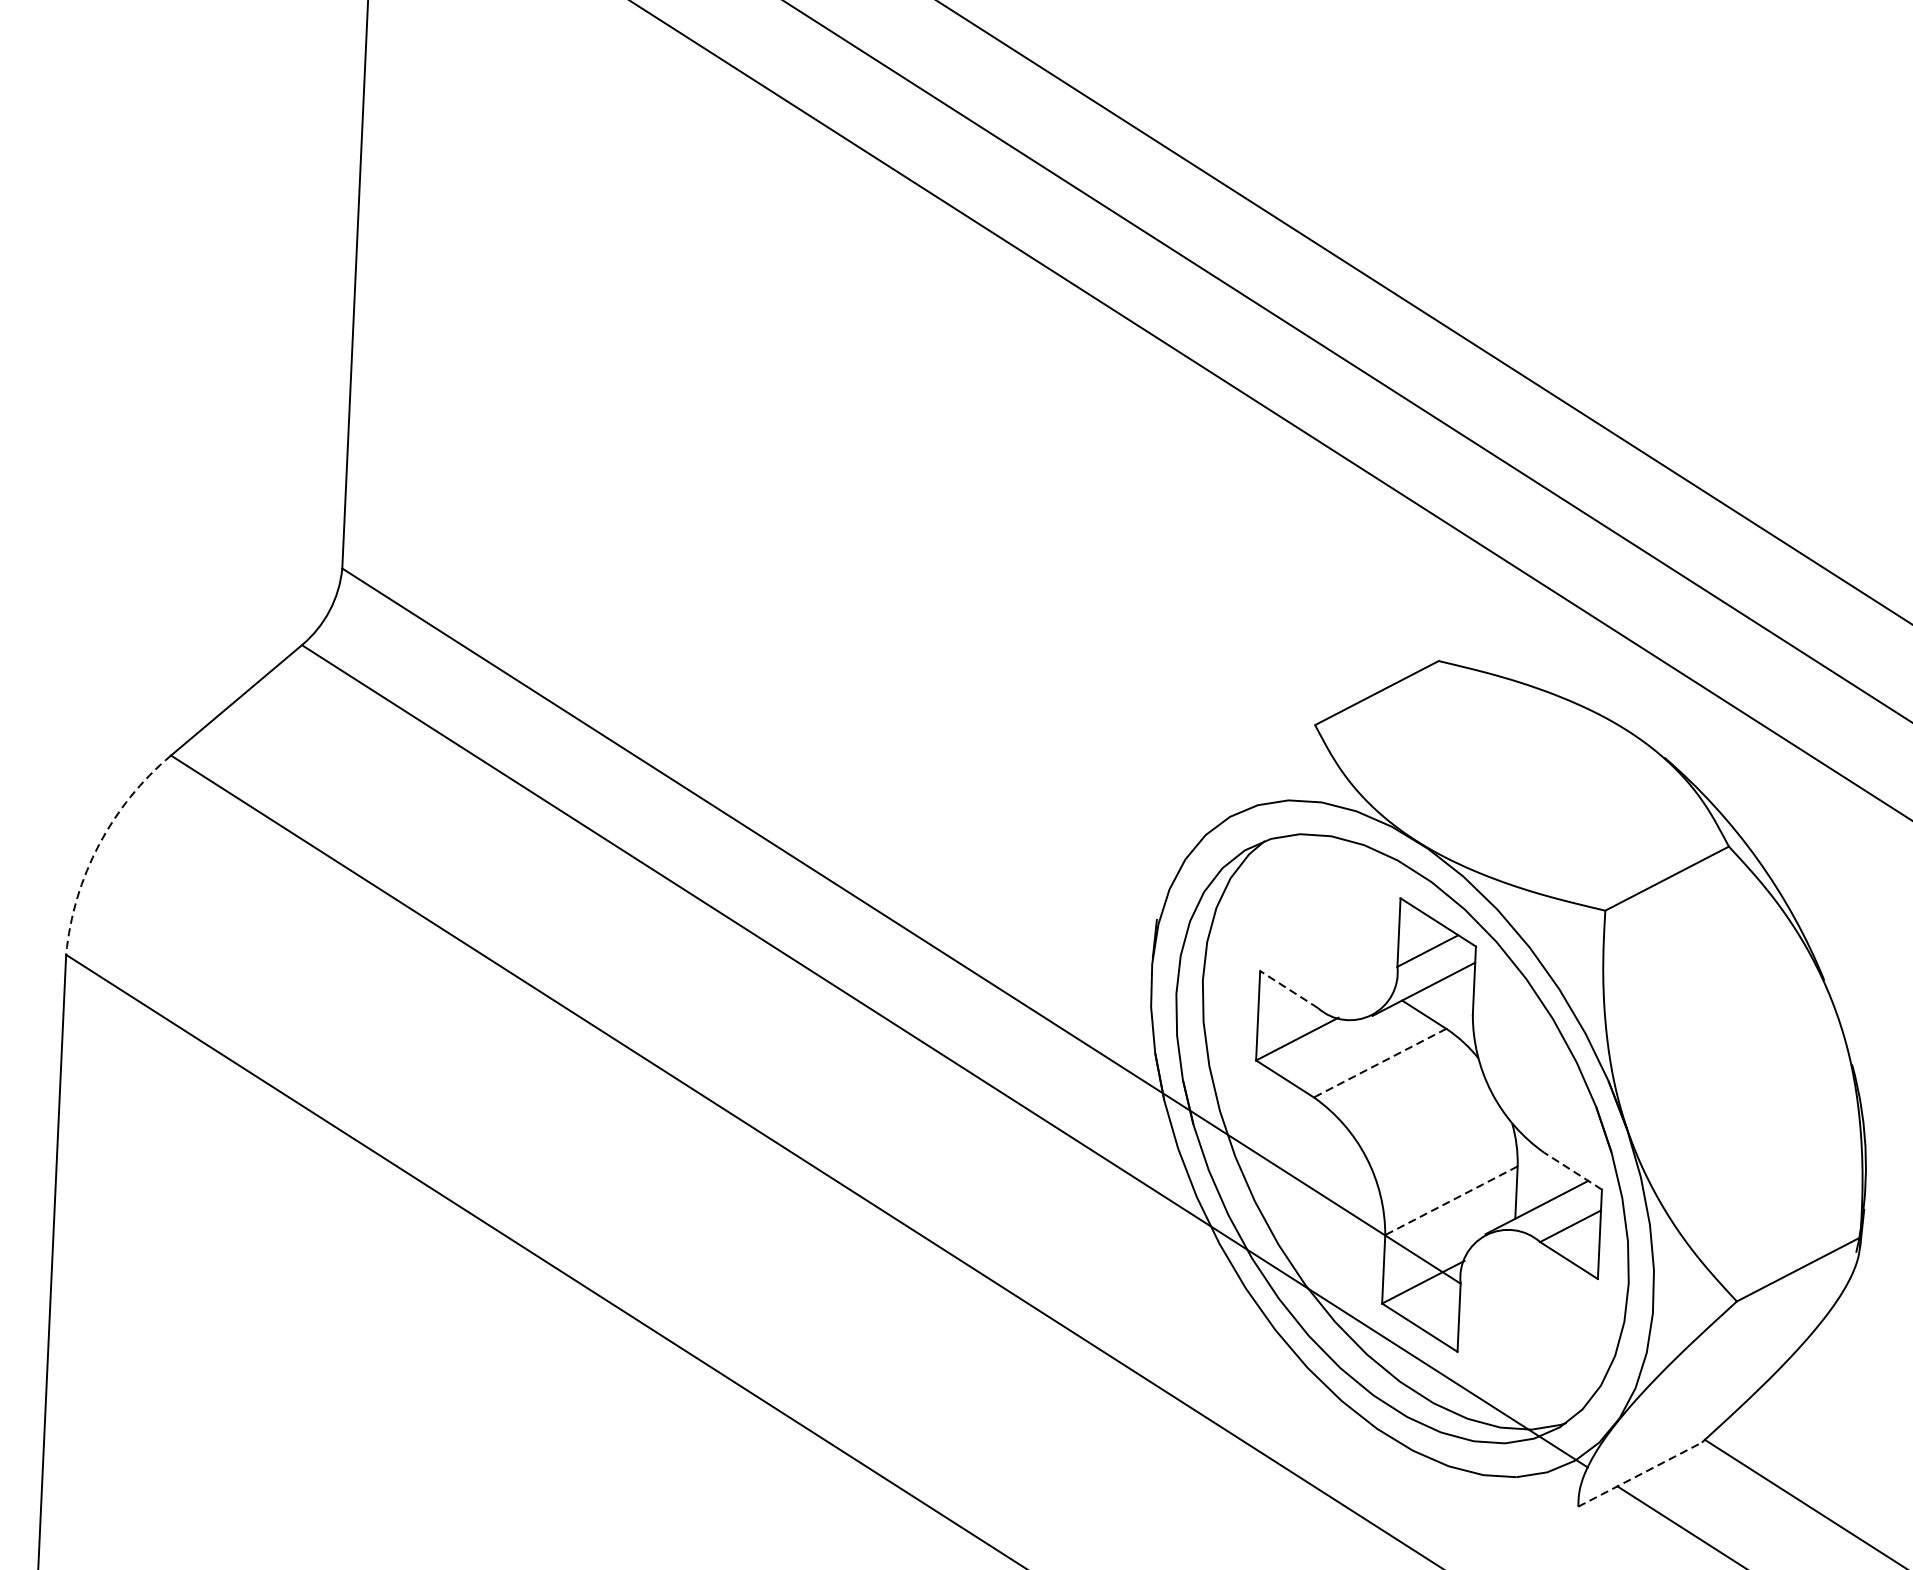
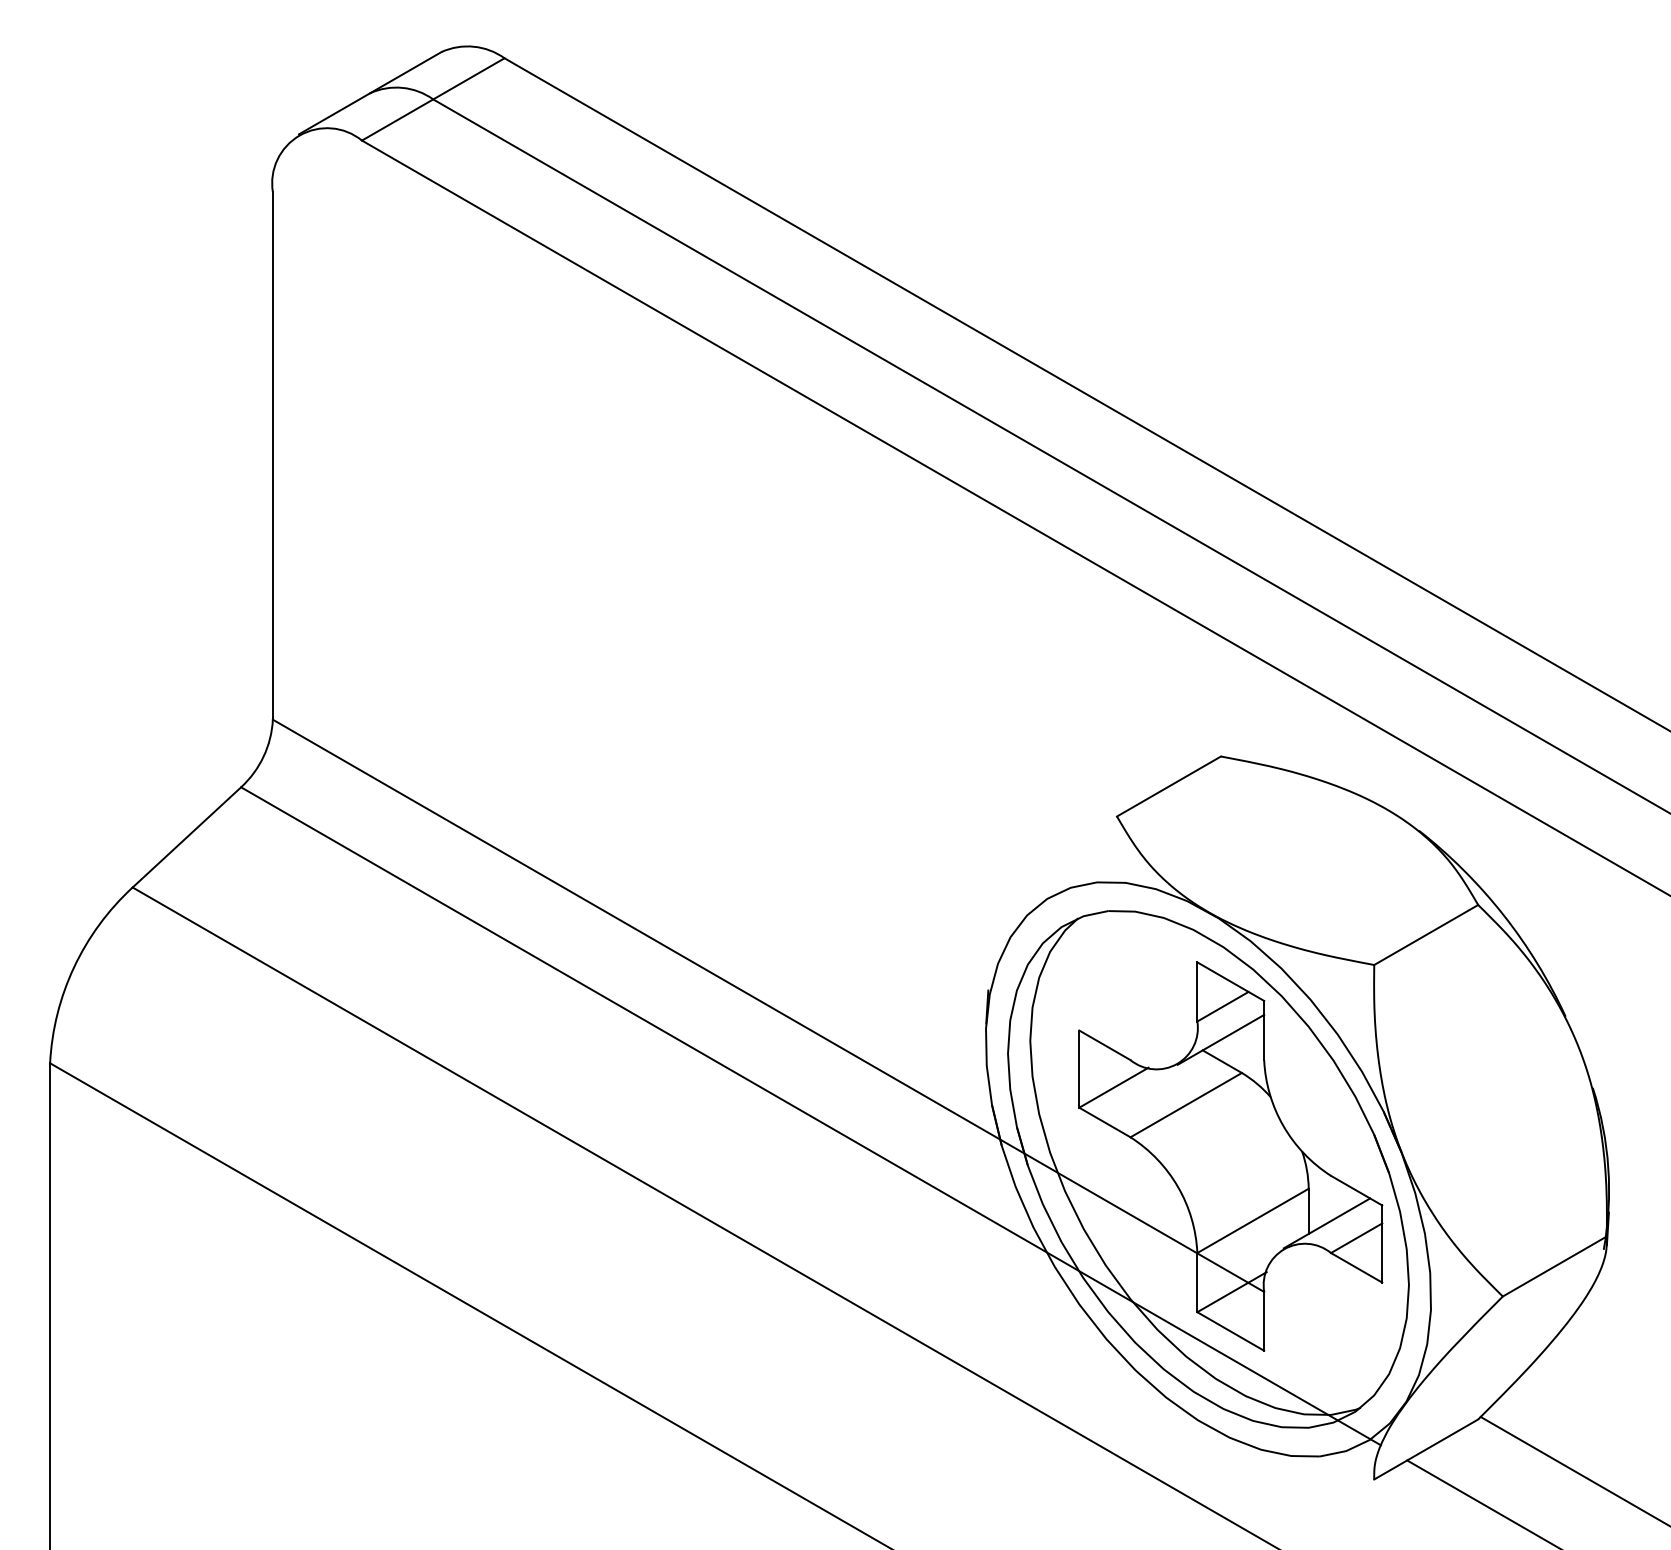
arc: (99, 845) -> (74, 967), dashed -> solid
line: (1288, 989) -> (1104, 1045), dashed -> solid
line: (1379, 1063) -> (1185, 1105), dashed -> solid
line: (1572, 1170) -> (1356, 1190), dashed -> solid
line: (1450, 1201) -> (1252, 1221), dashed -> solid
line: (1640, 1474) -> (1426, 1449), dashed -> solid

